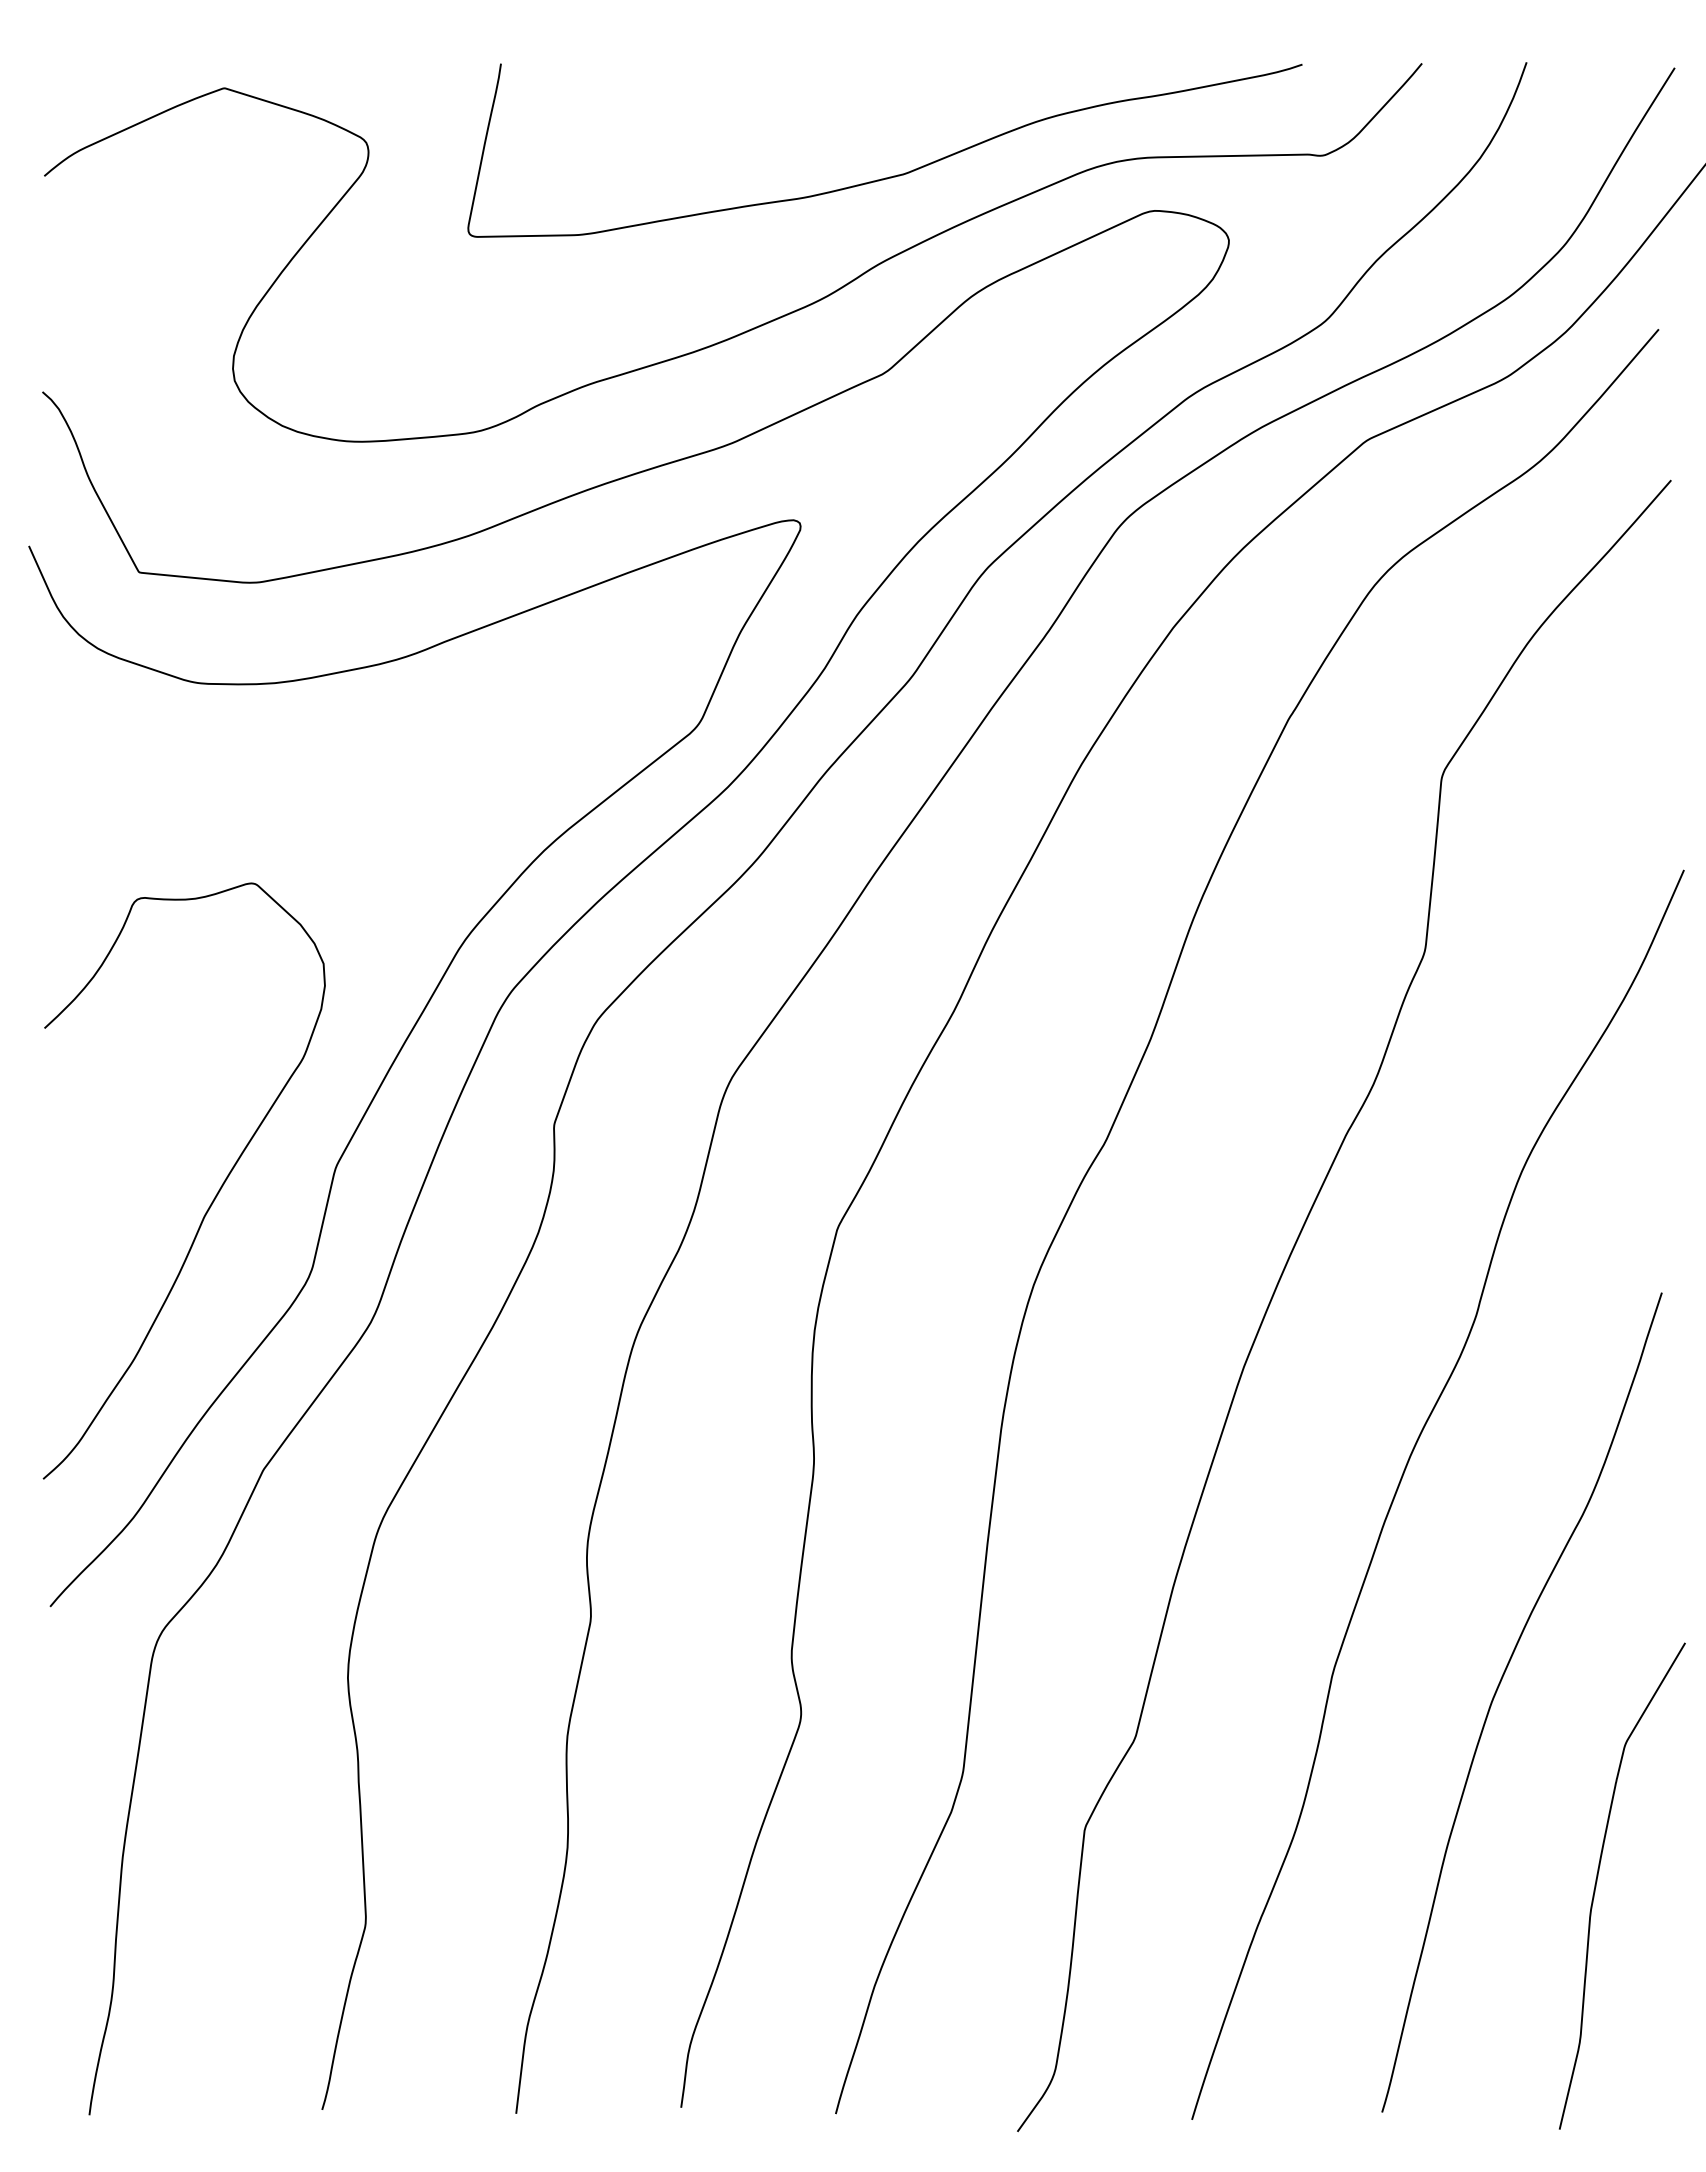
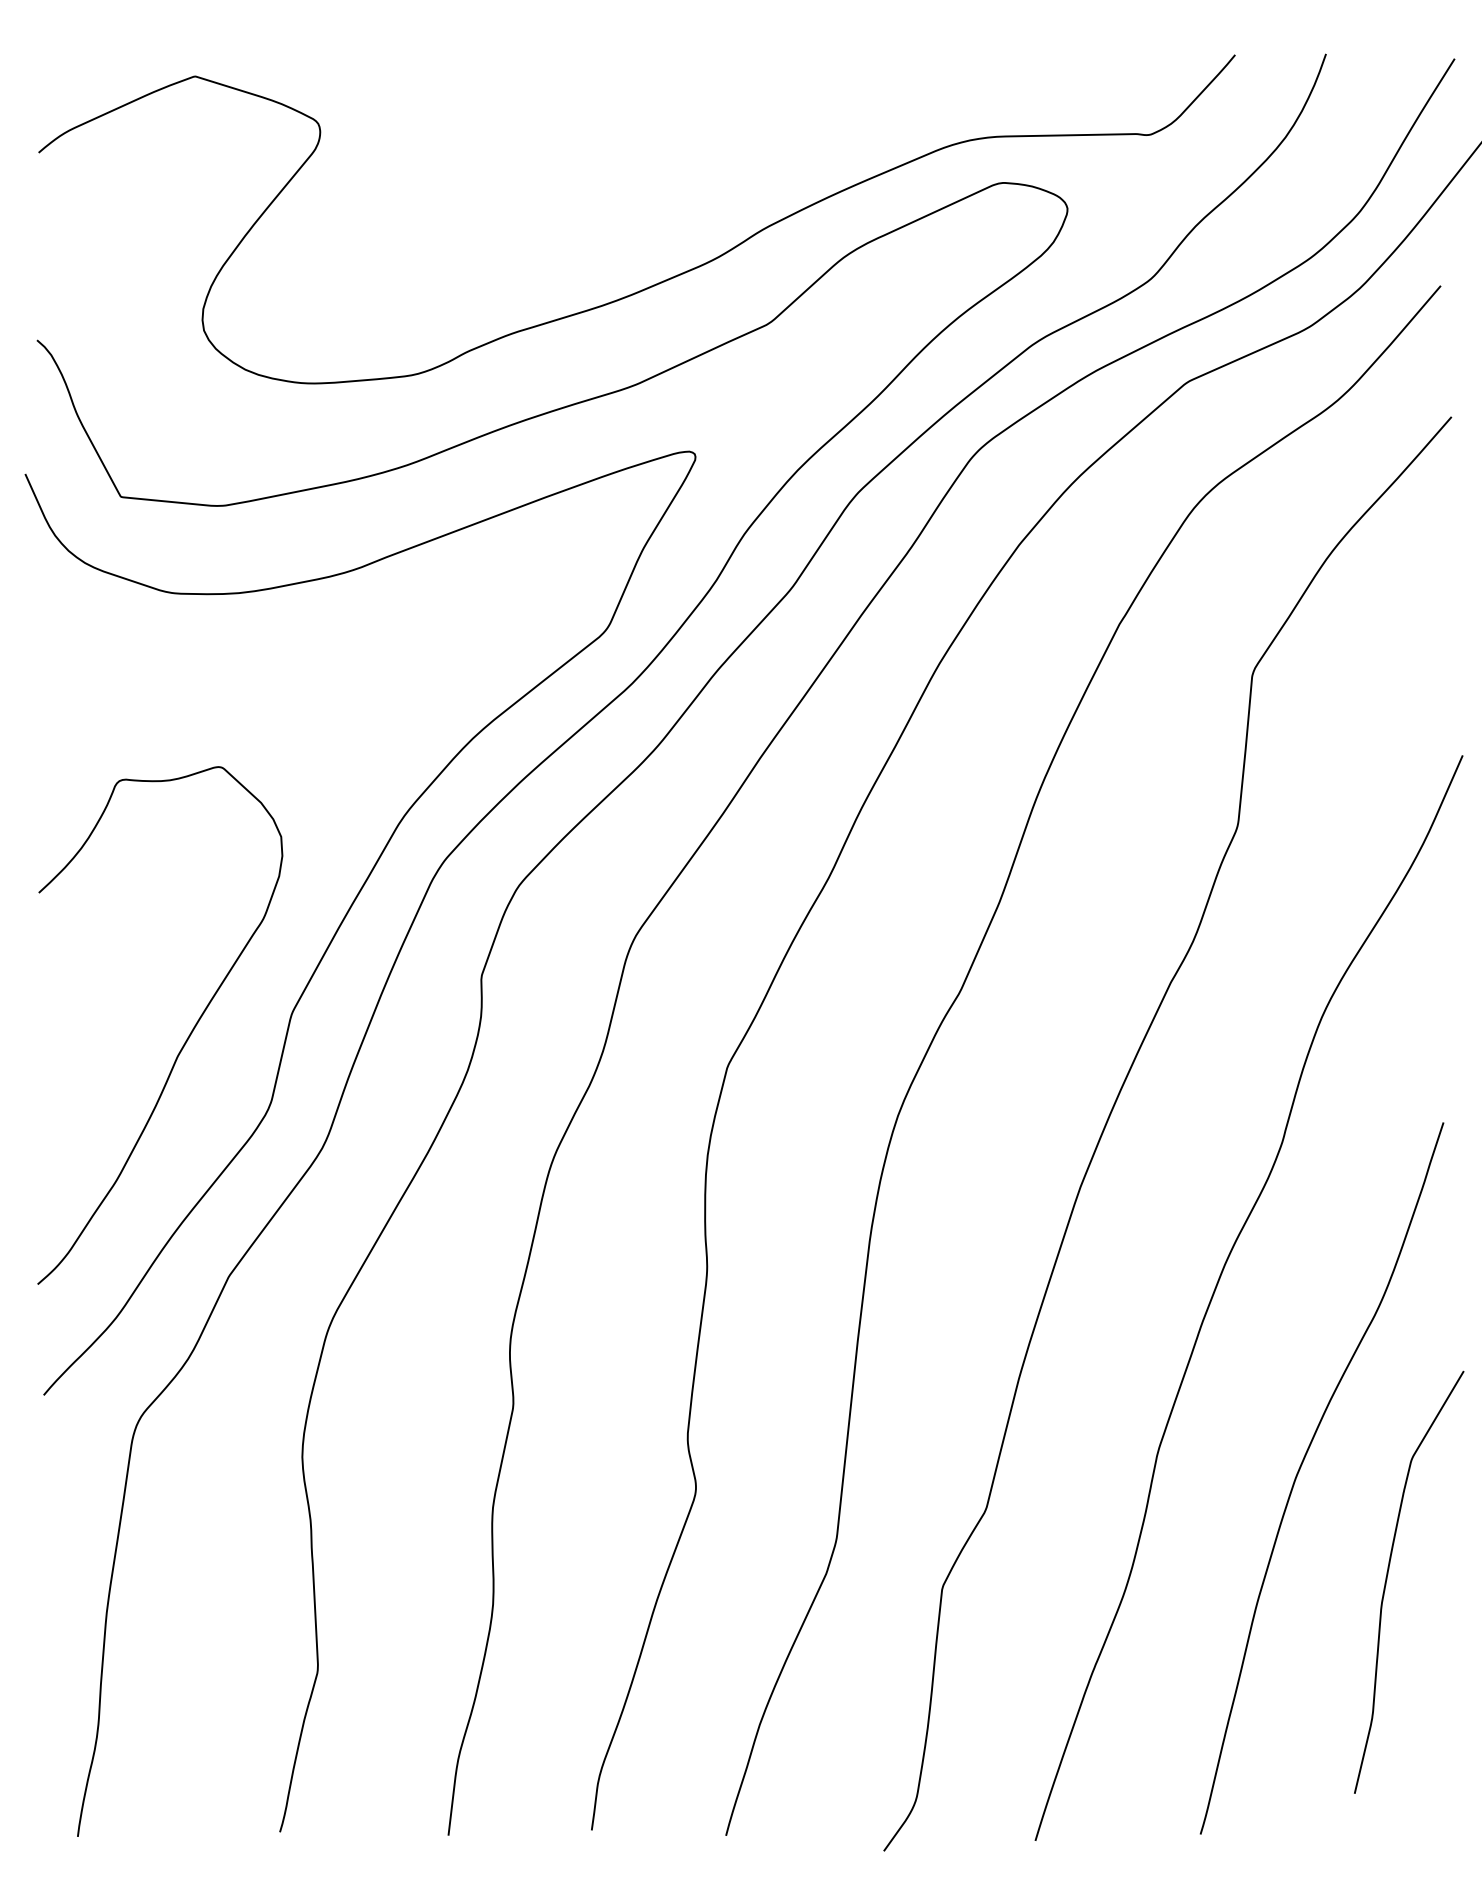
curve: (889, 176) -> (772, 153), removed
curve: (1597, 1881) -> (1387, 1578), moved

